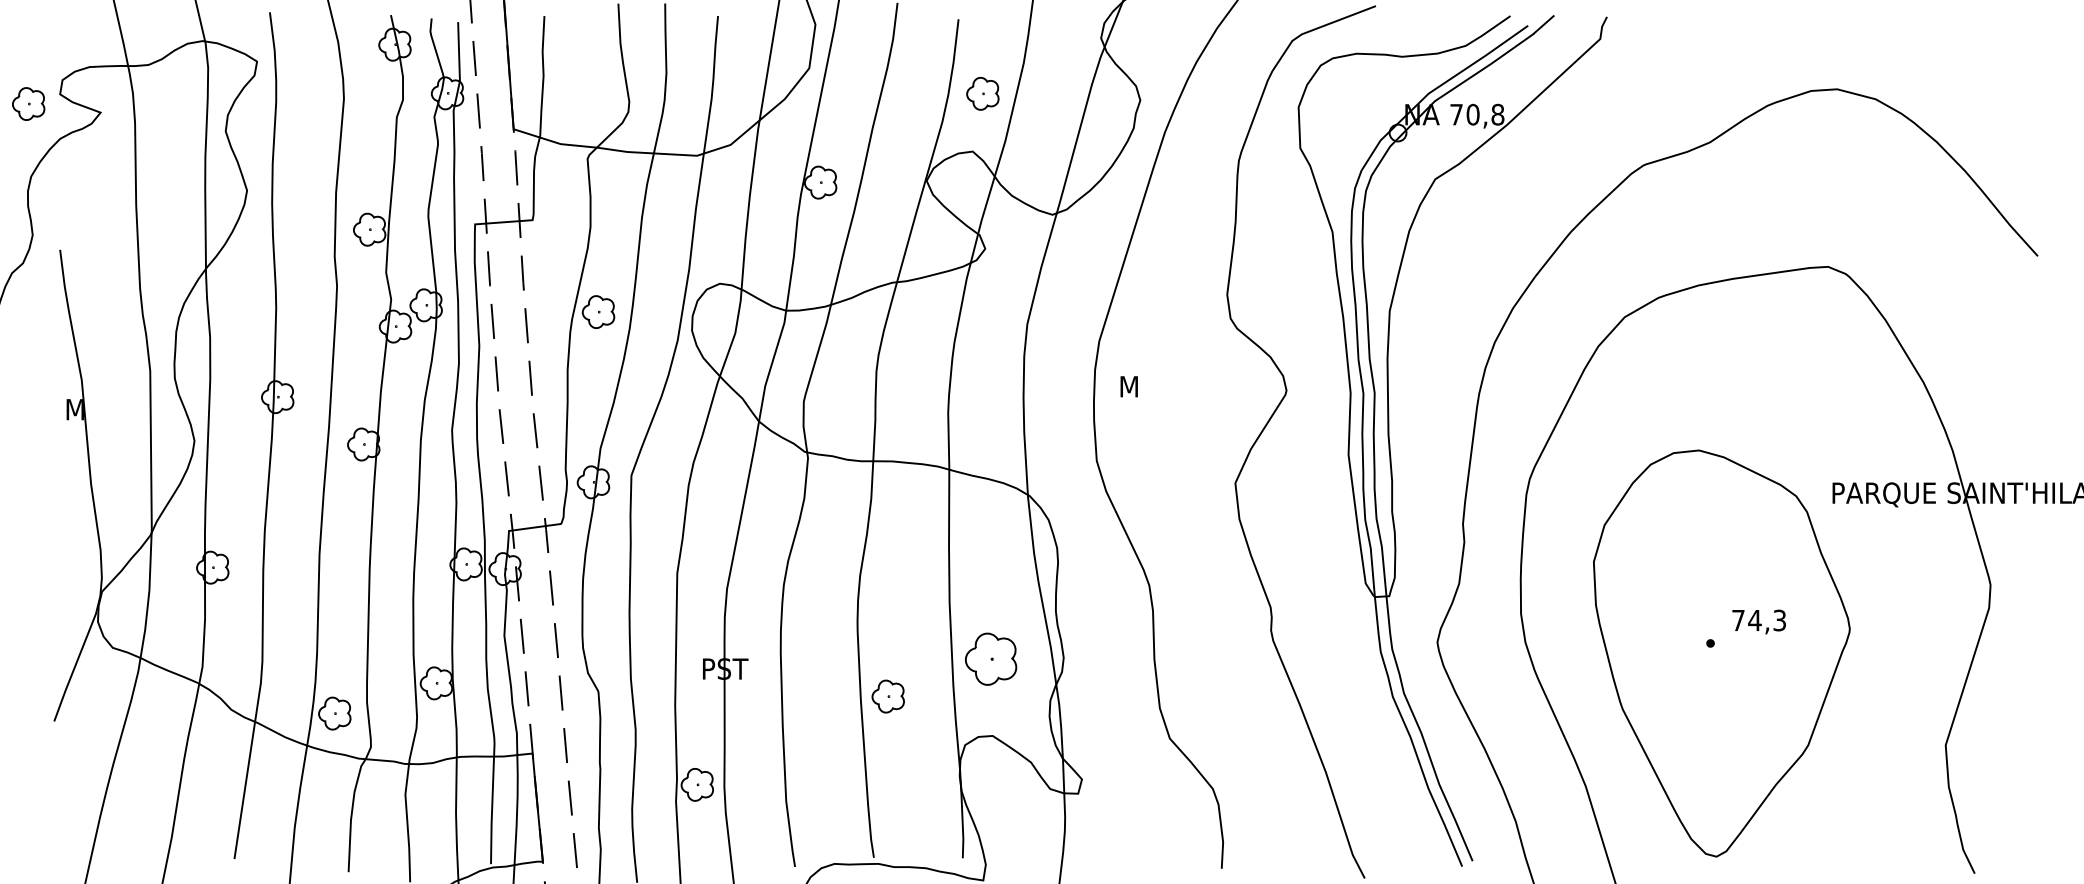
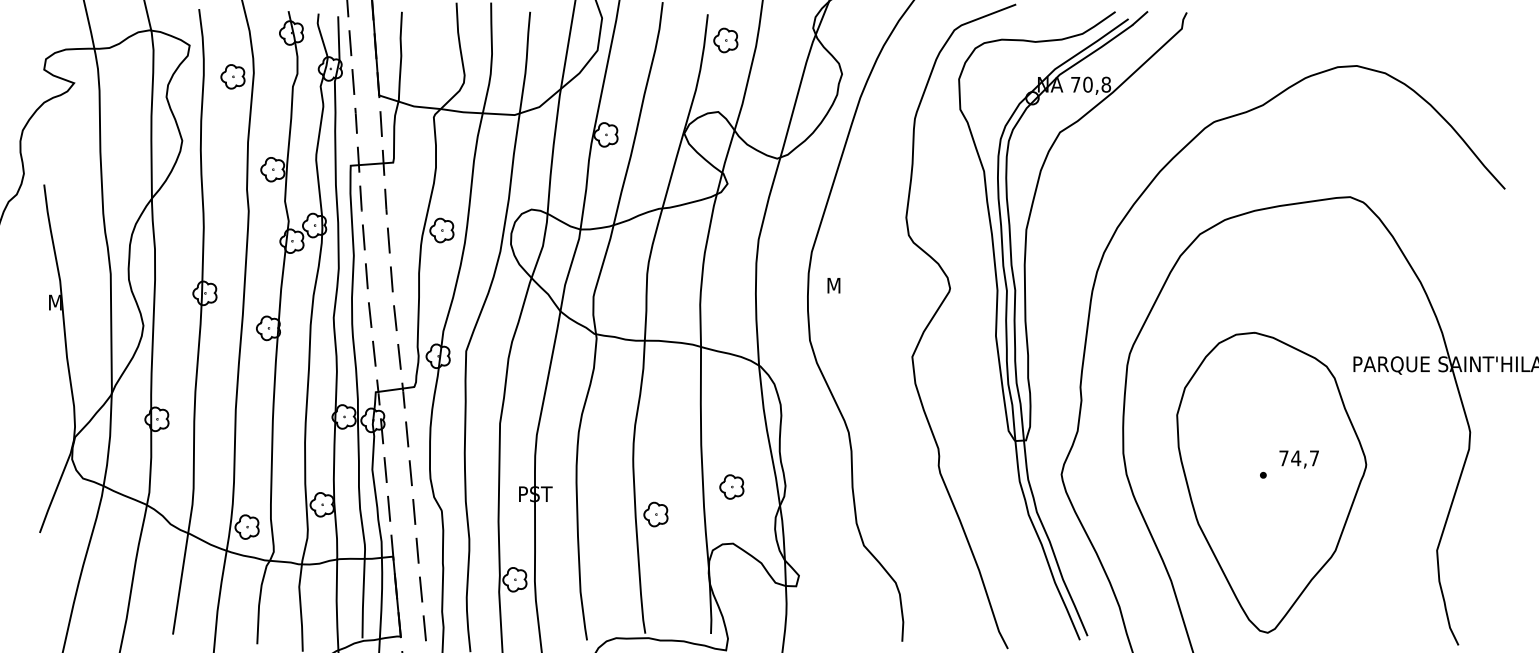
part: (982, 93) -> (725, 40), moved
part: (28, 103) -> (232, 76), moved
text: (1779, 620) -> (1314, 458), 74,3 -> 74,7
part: (990, 659) -> (731, 487), size x0.62

